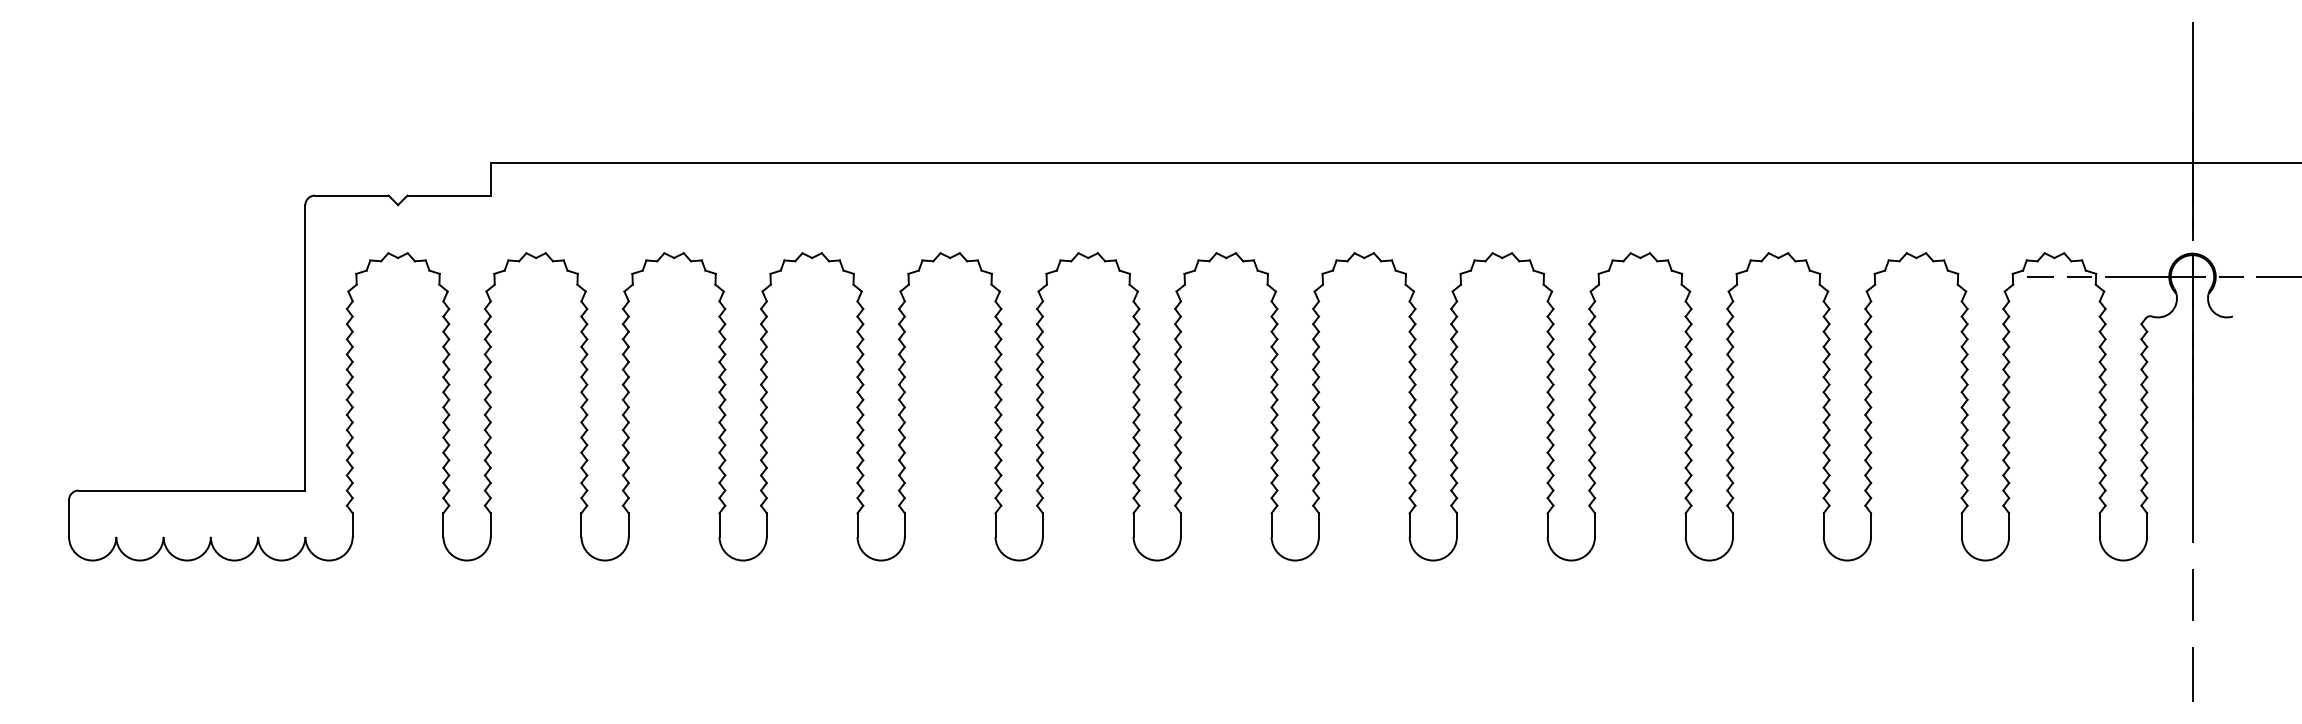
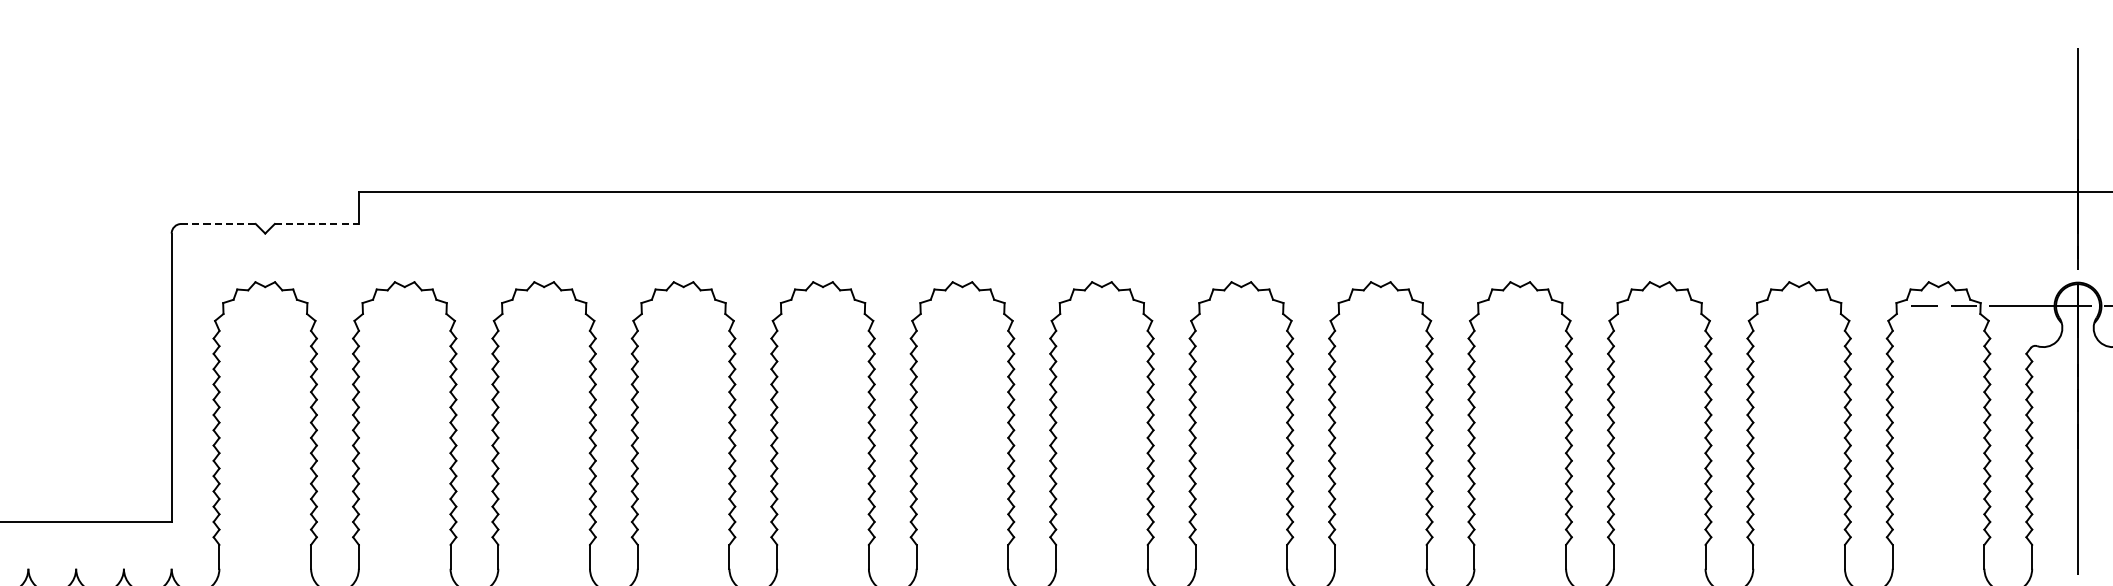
line: (351, 195) -> (218, 223), solid -> dashed
line: (449, 195) -> (317, 223), solid -> dashed

